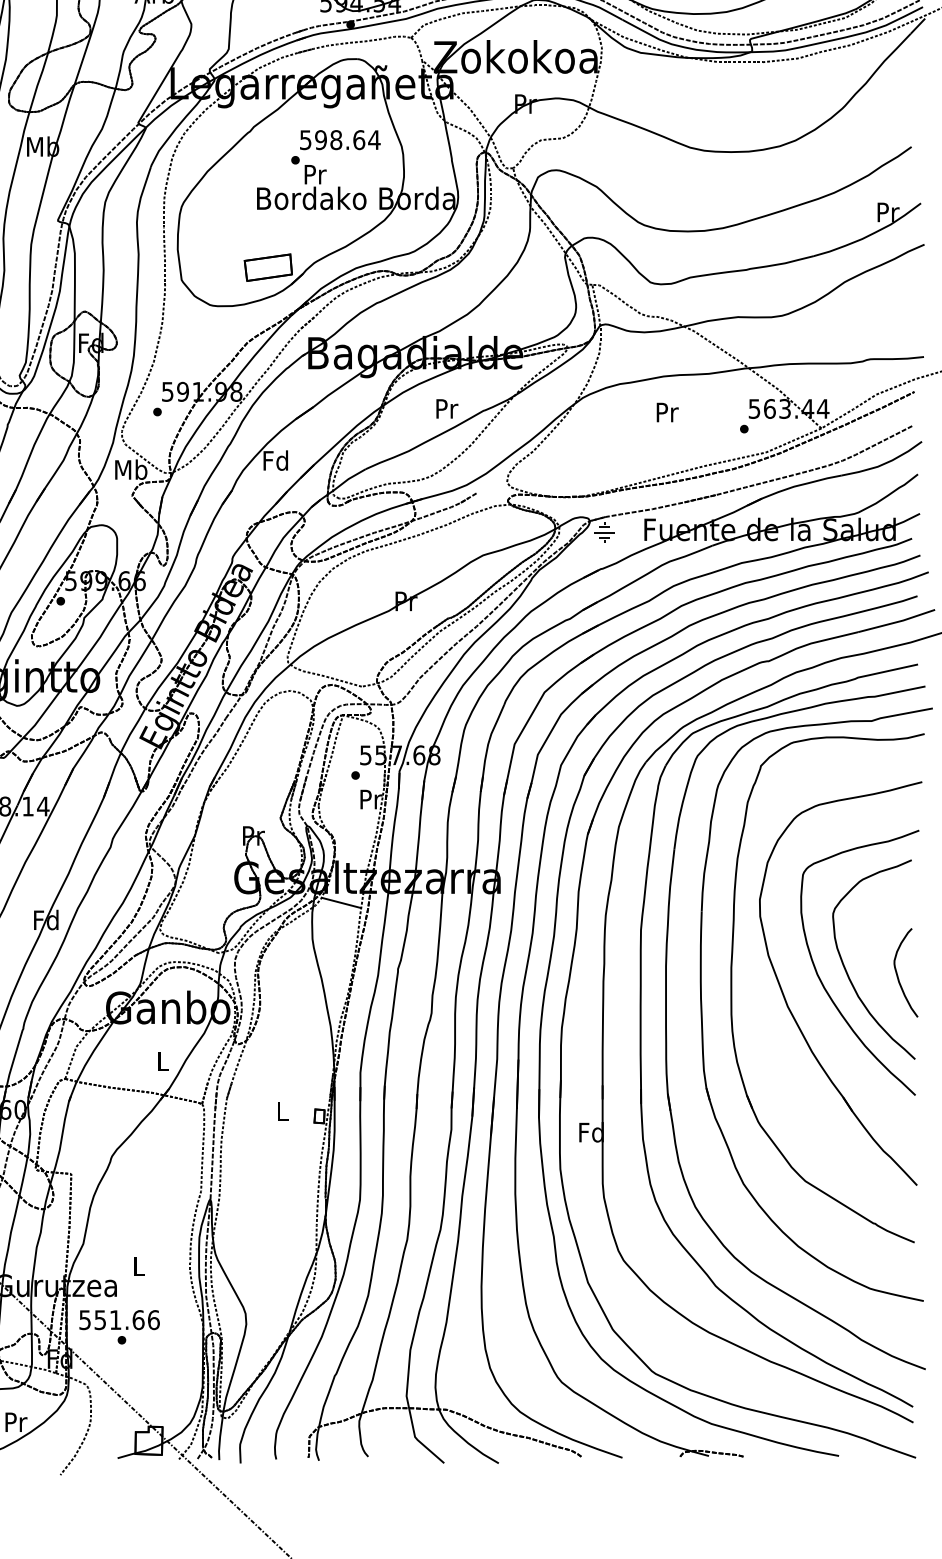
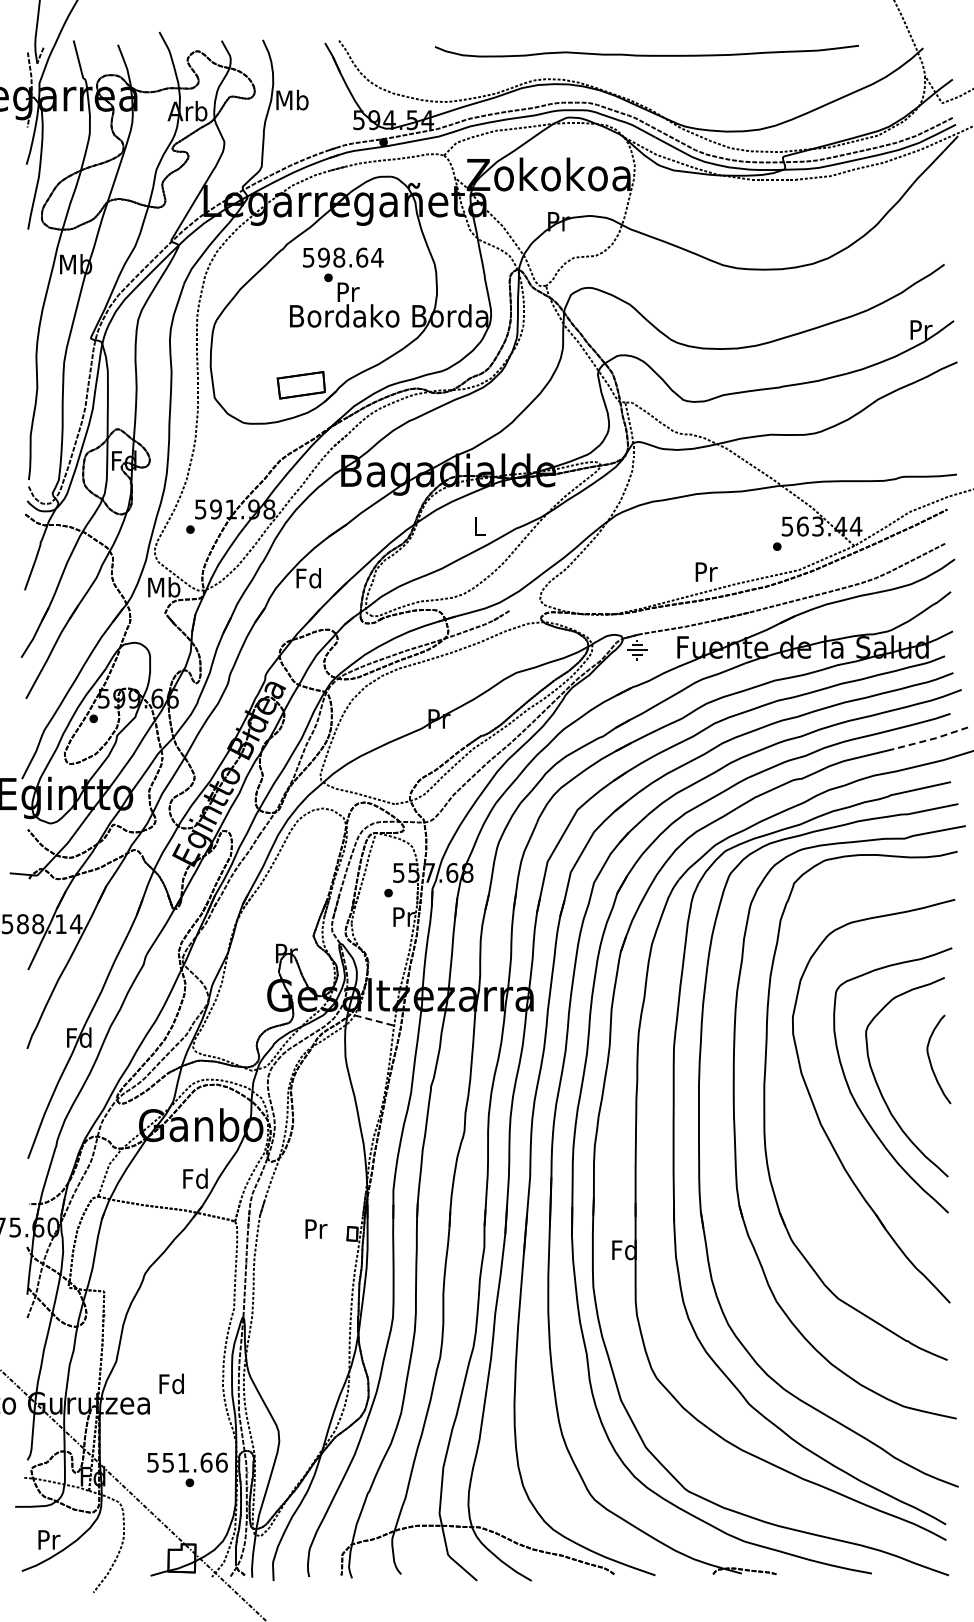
text: (340, 139) -> (343, 257), moved
text: (447, 408) -> (480, 526), Pr -> L
text: (667, 411) -> (706, 571), moved
line: (897, 621) -> (930, 739), solid -> dashed
line: (341, 902) -> (374, 1020), solid -> dashed
curve: (898, 975) -> (931, 1062), moved
text: (162, 1060) -> (195, 1178), L -> Fd
text: (283, 1110) -> (316, 1228), L -> Pr
text: (138, 1265) -> (171, 1383), L -> Fd
text: (119, 1326) -> (187, 1469), moved

